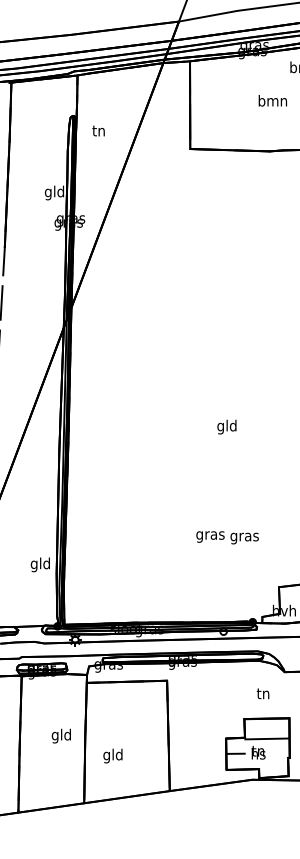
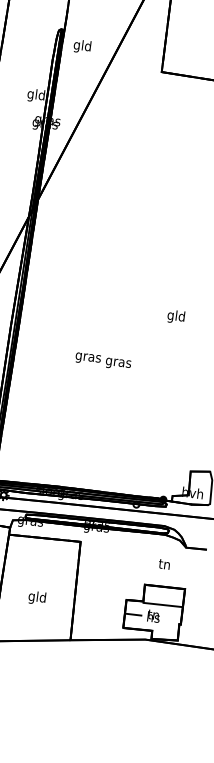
text: (98, 131) -> (82, 46), tn -> gld
text: (226, 426) -> (175, 316), moved
text: (227, 537) -> (103, 361), moved
text: (112, 755) -> (36, 597), moved

